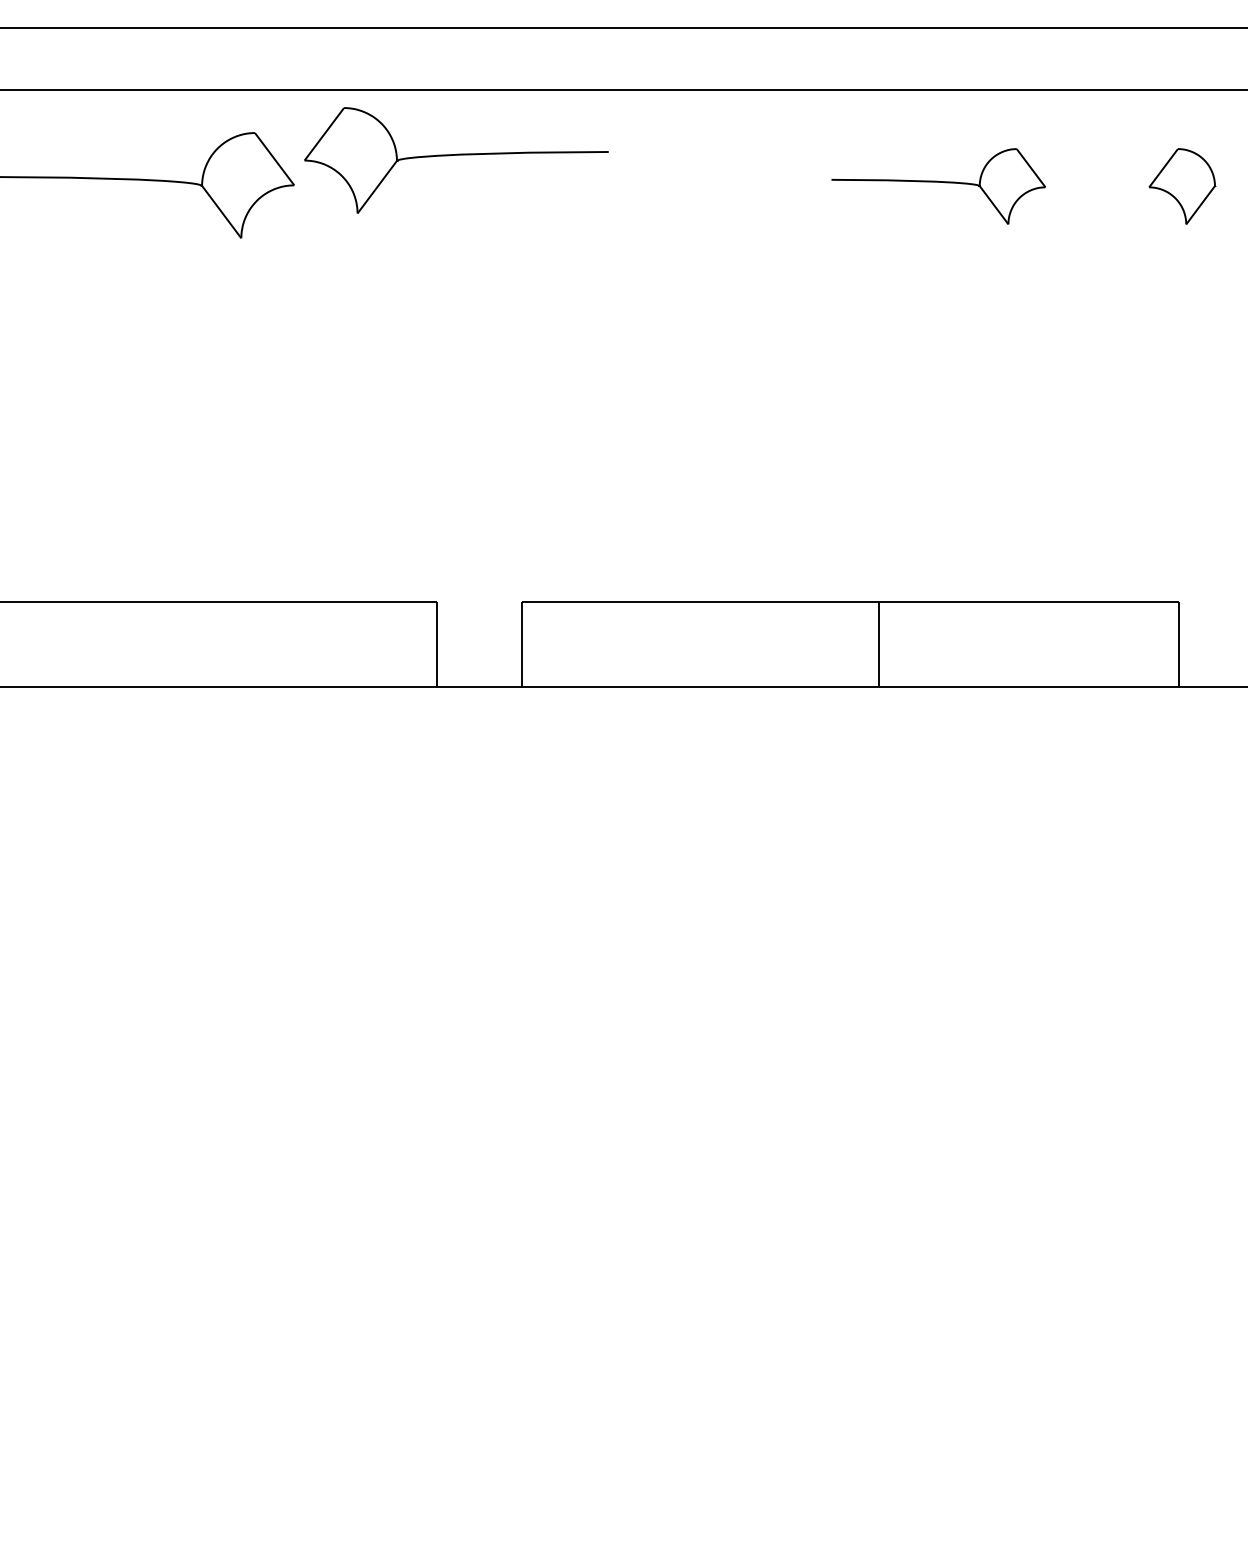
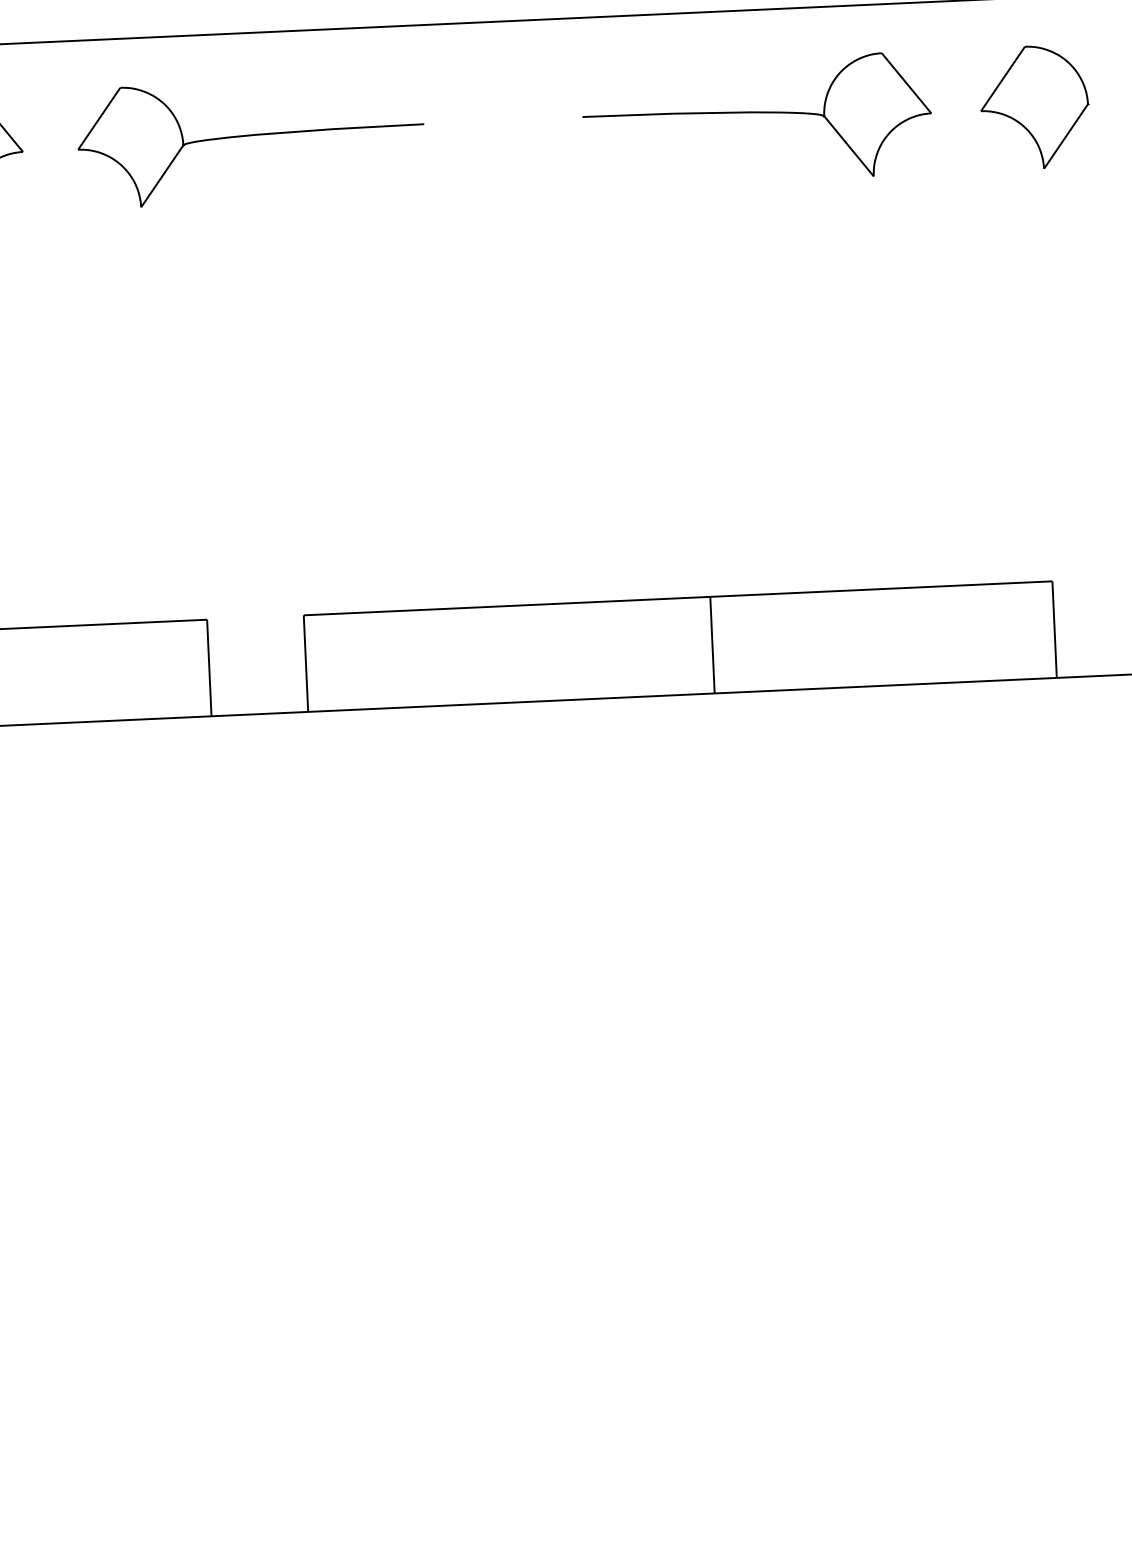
part: (456, 160) -> (251, 141), moved
part: (938, 186) -> (757, 119), size x1.43
part: (1182, 186) -> (1035, 107), size x1.43

